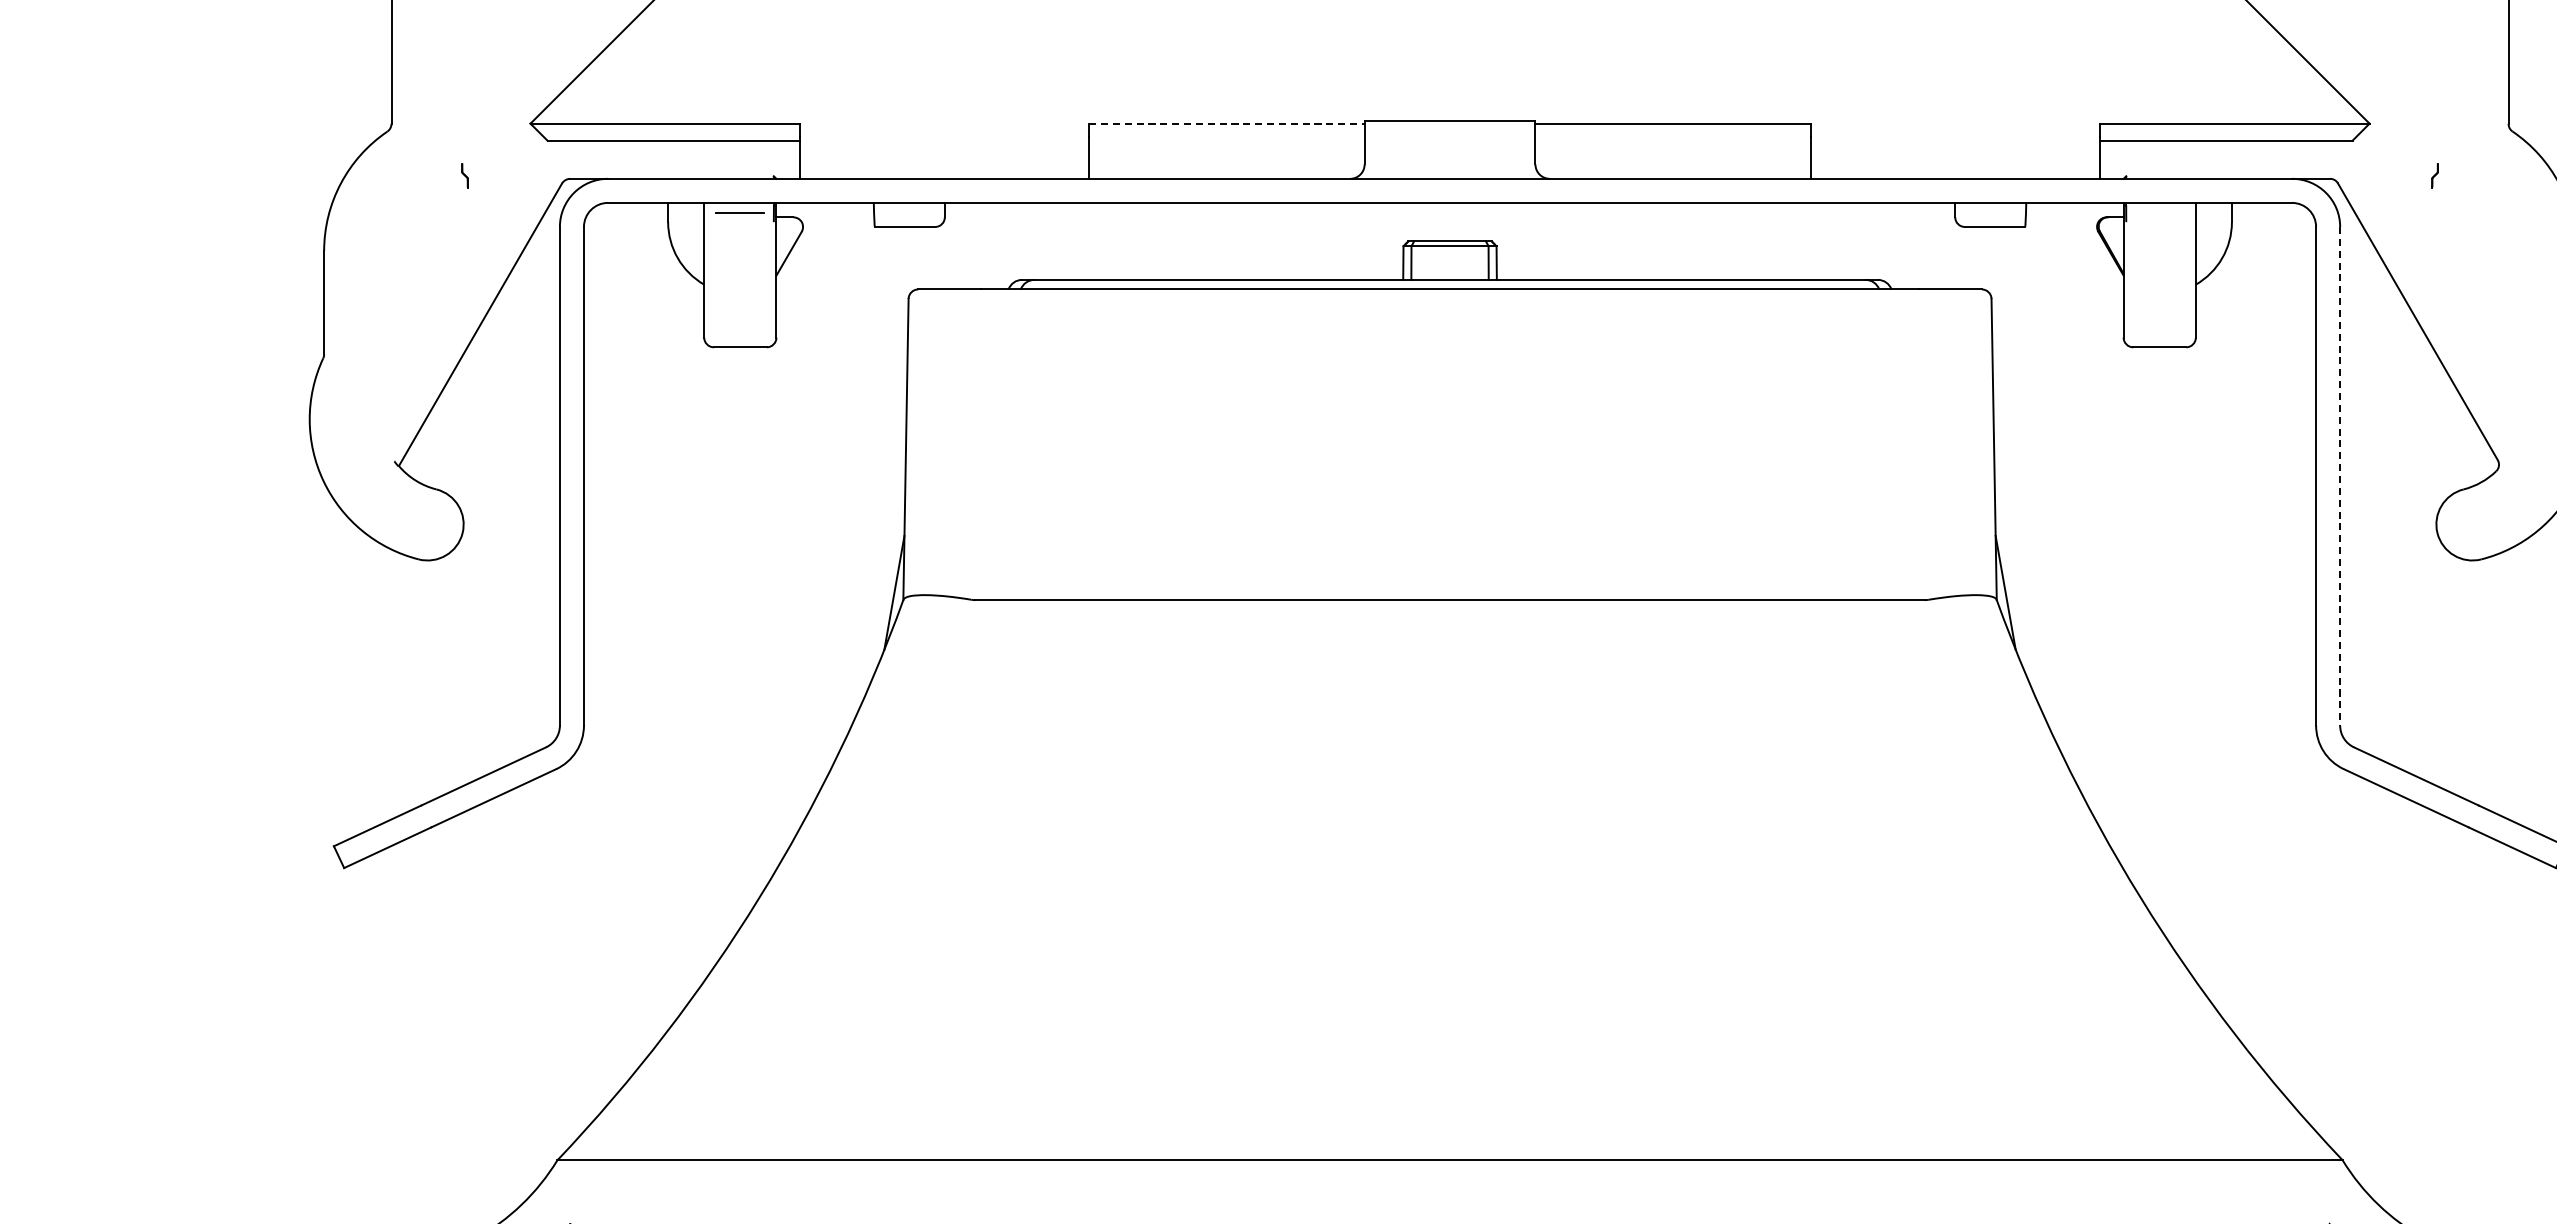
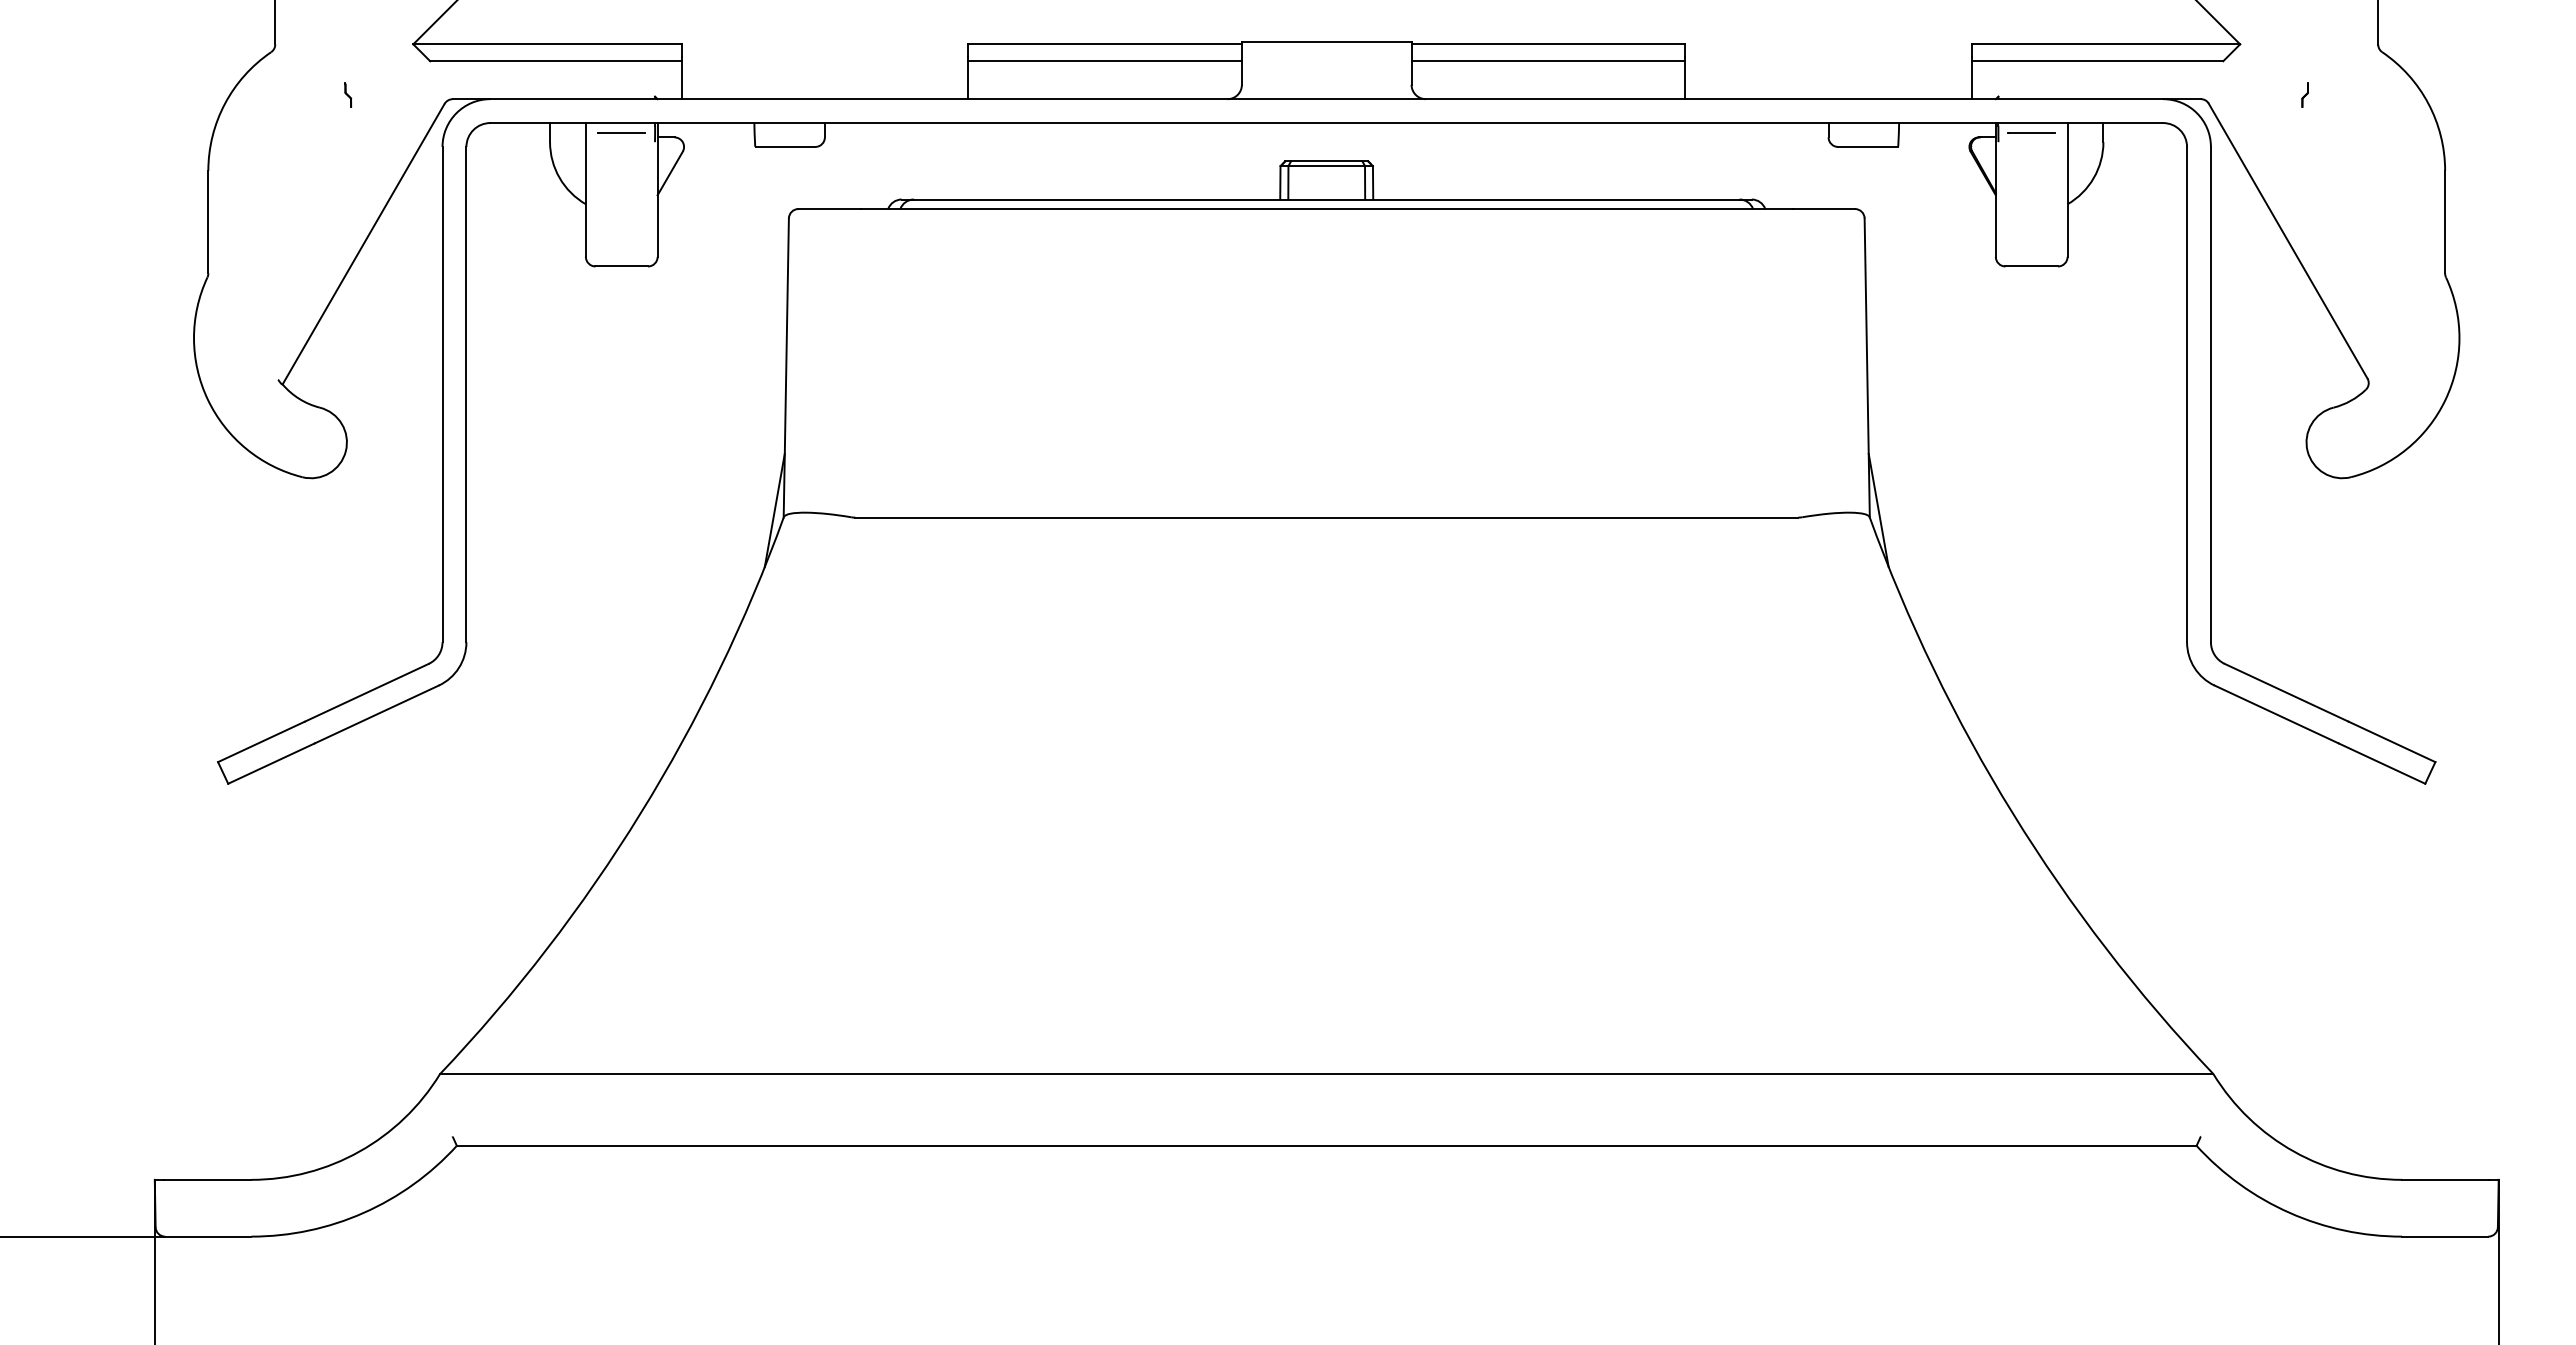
line: (1227, 123) -> (1105, 44), dashed -> solid
line: (1226, 140) -> (1104, 61), added
line: (1673, 140) -> (1548, 61), added
line: (2159, 212) -> (2031, 132), added
line: (2339, 476) -> (2210, 394), dashed -> solid

